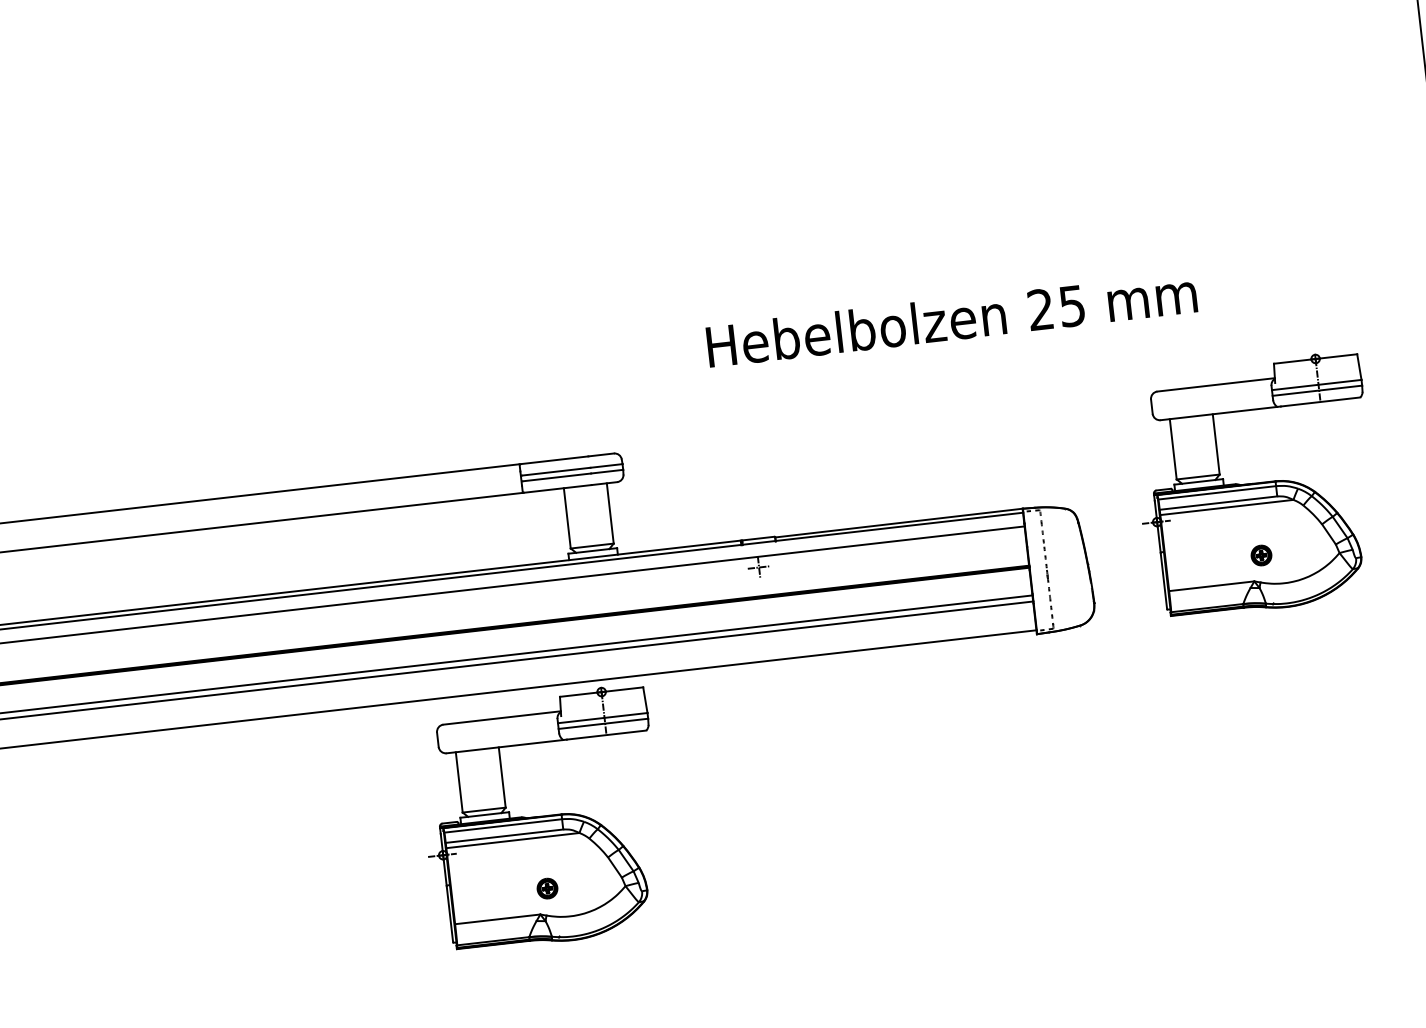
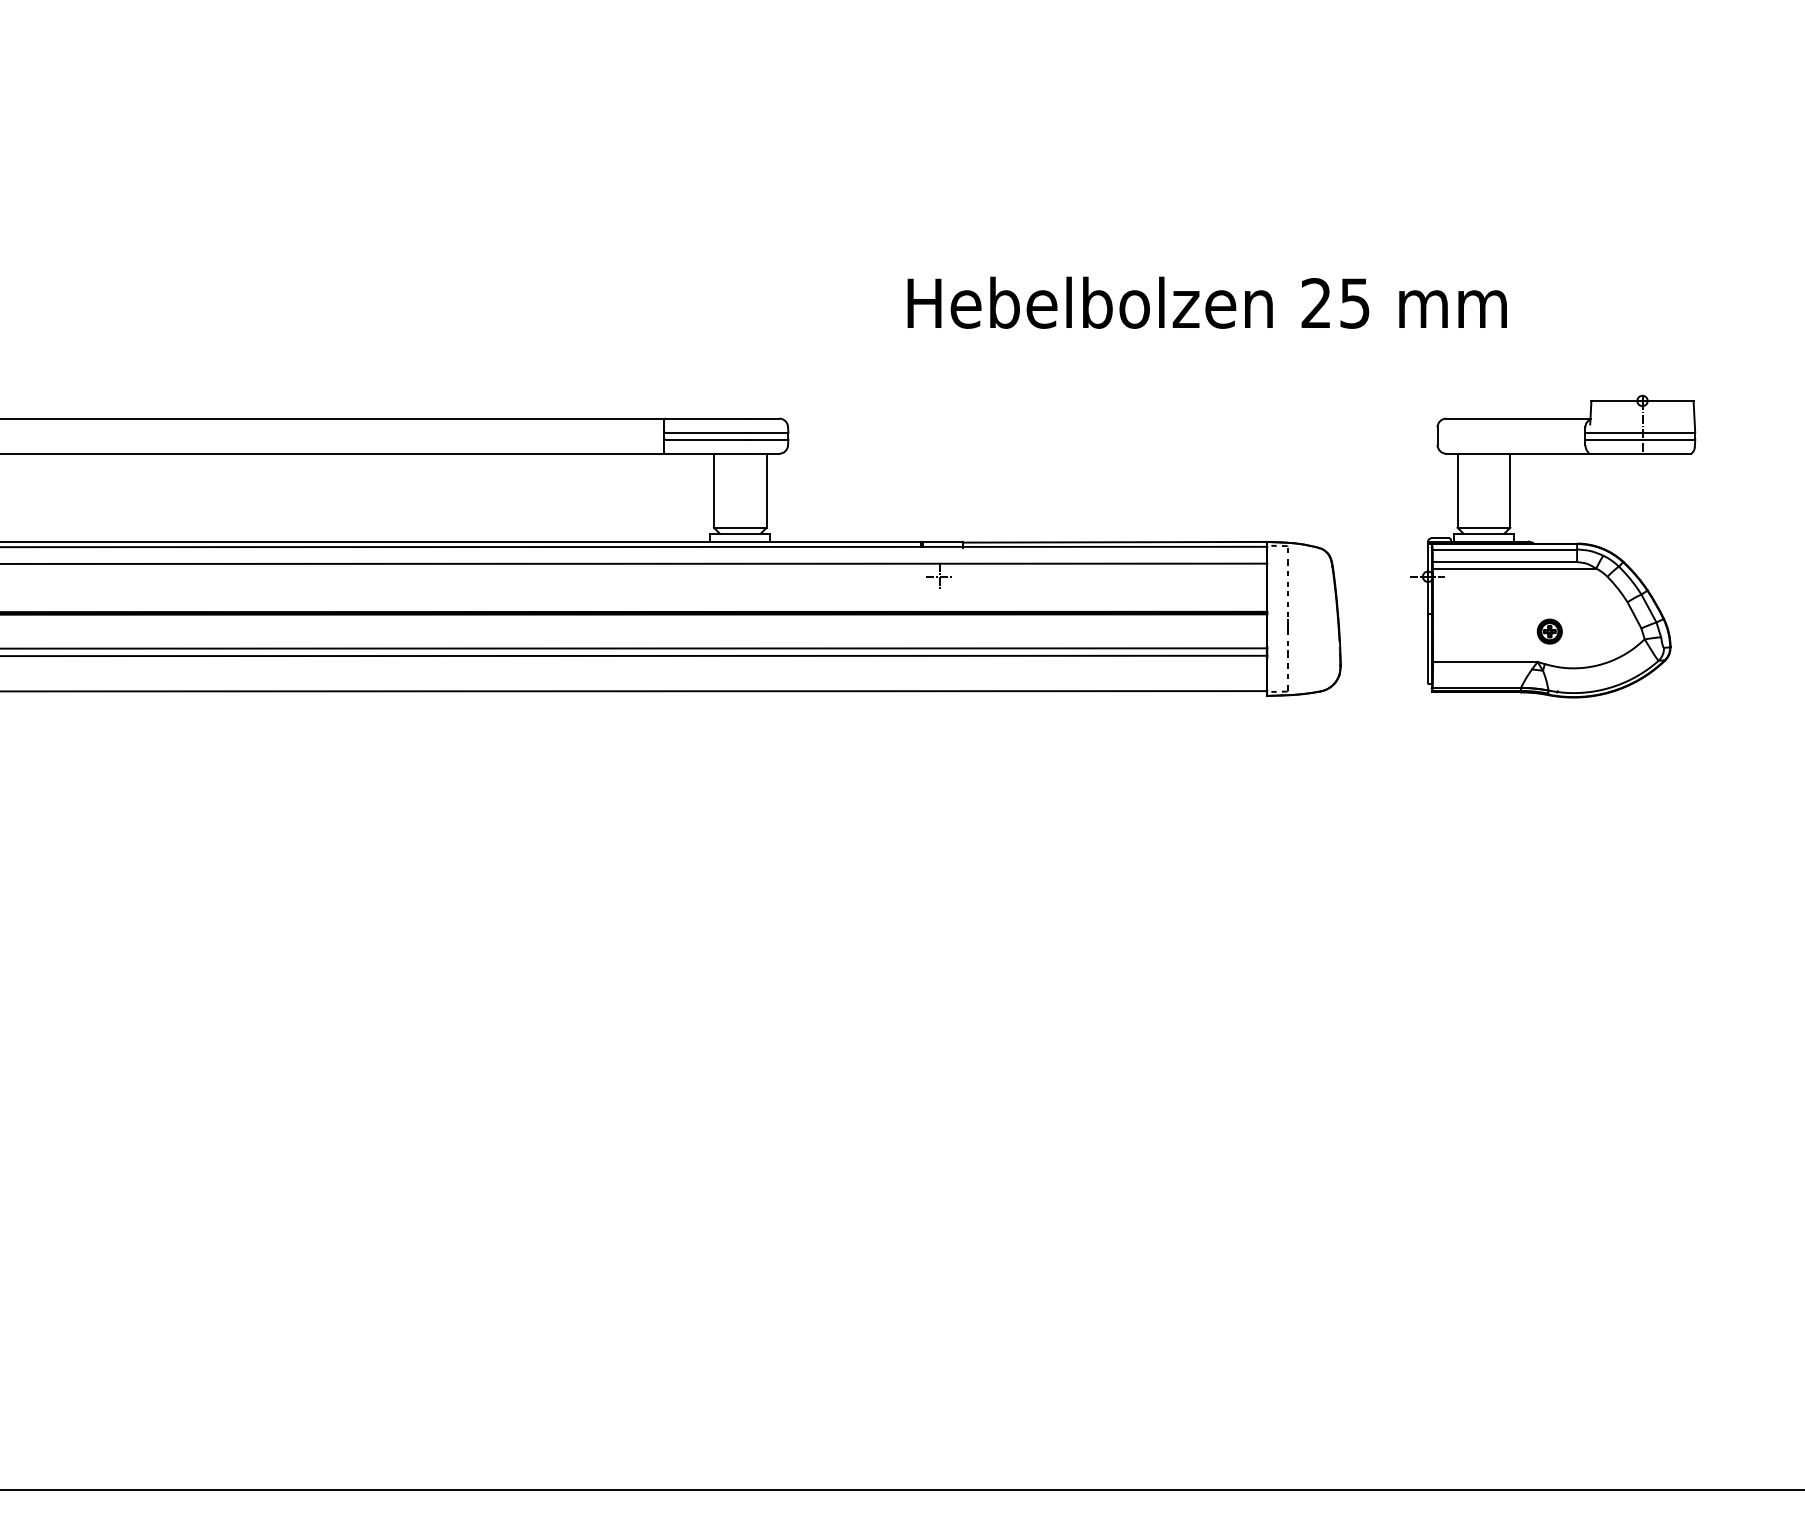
part: (542, 818) -> (642, 851), removed

